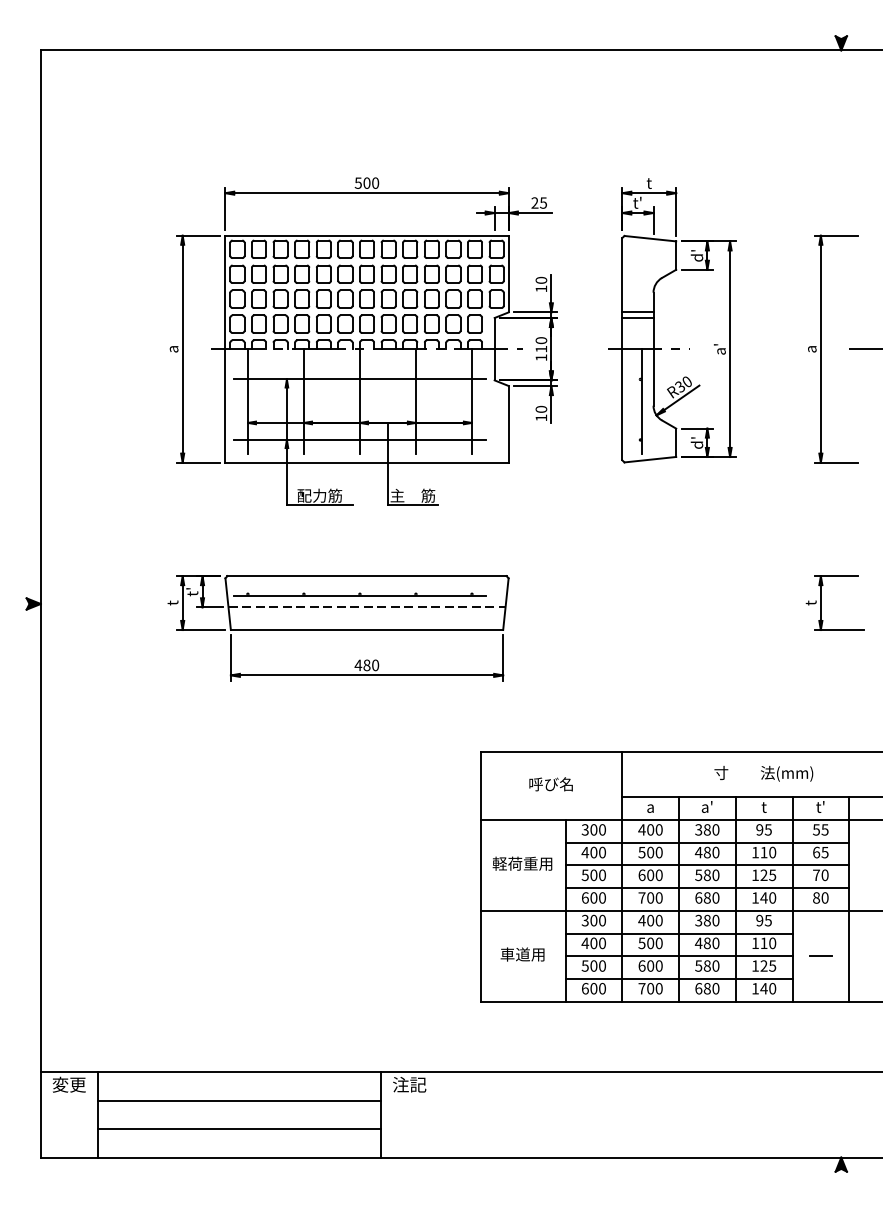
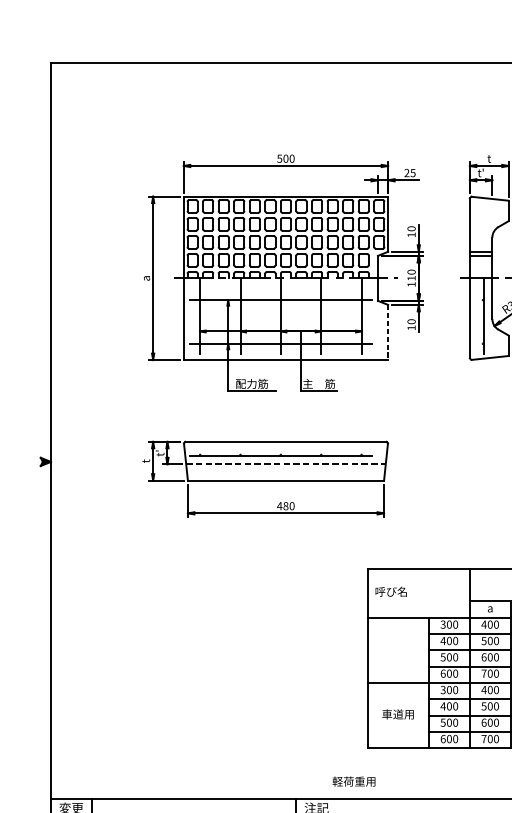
line: (508, 424) -> (387, 332), solid -> dashed
text: (550, 784) -> (390, 591), moved
text: (522, 863) -> (354, 781), moved

